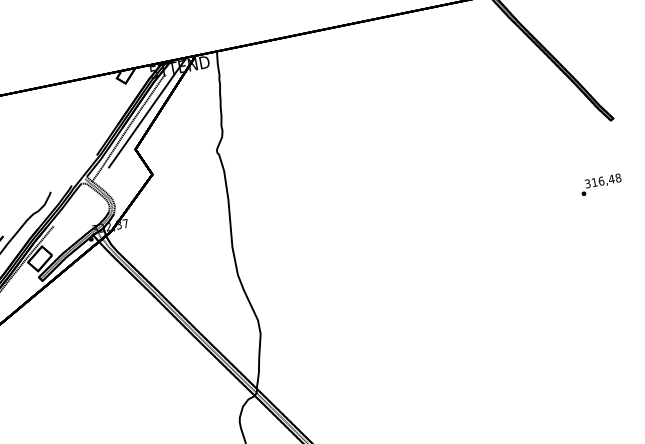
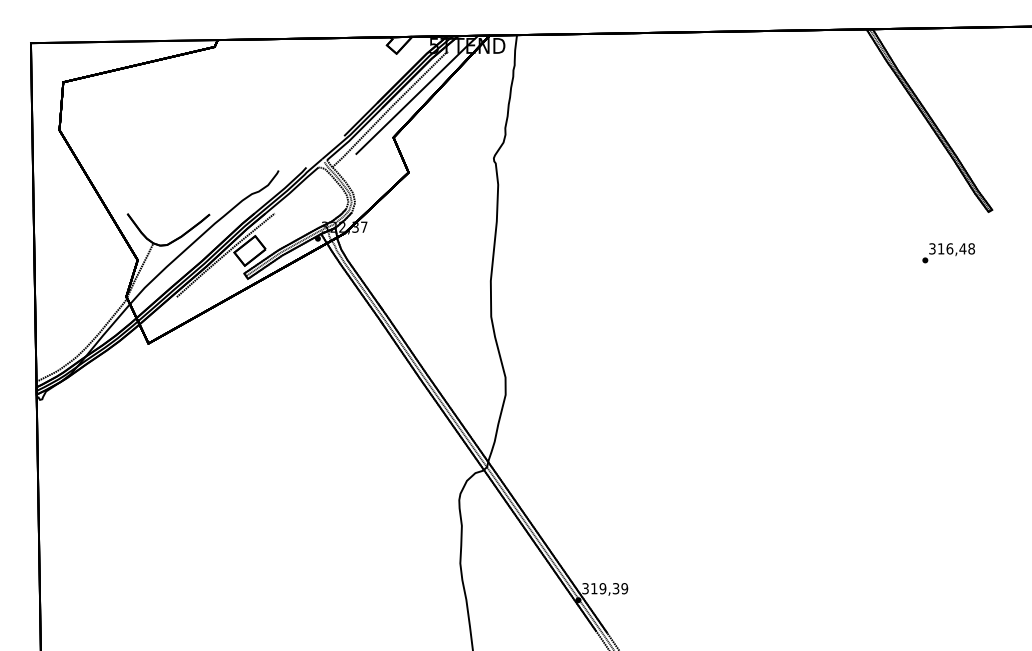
text: (601, 185) -> (948, 253), moved

